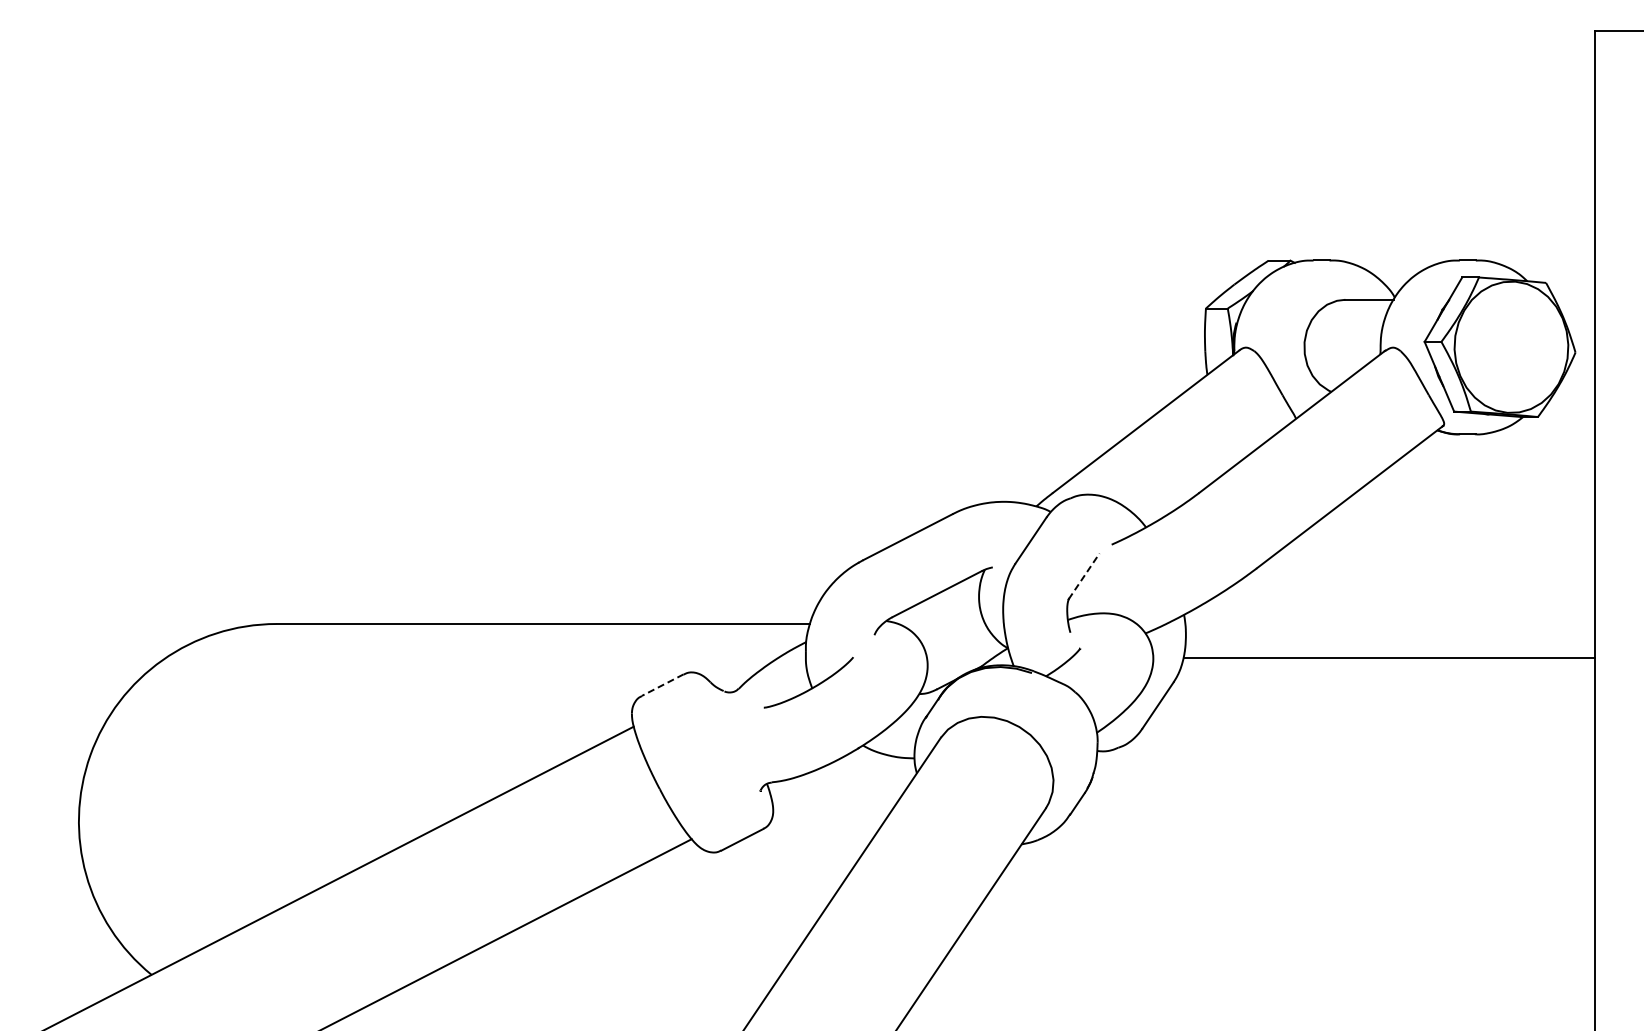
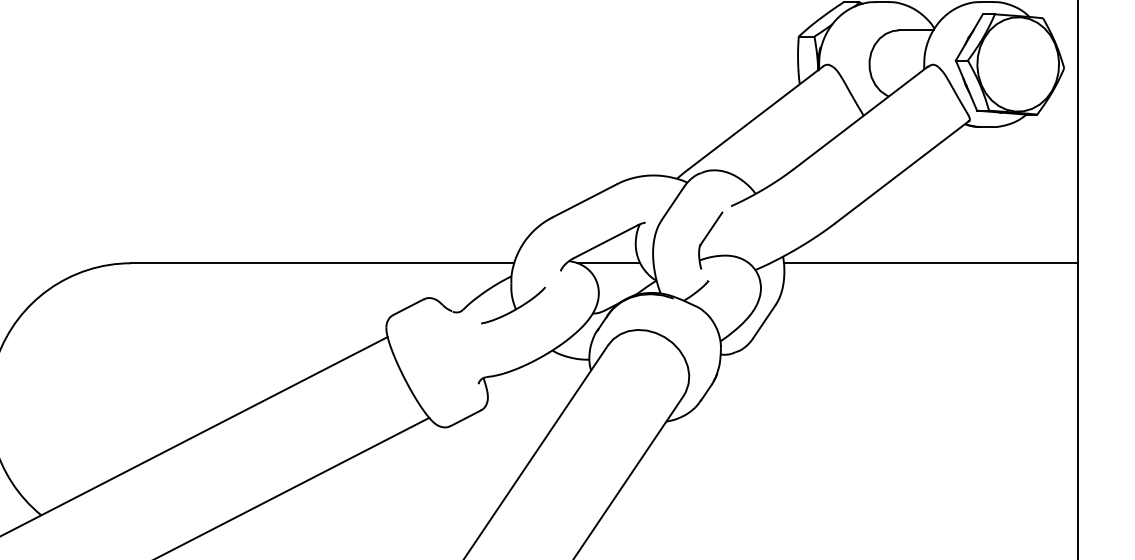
line: (1084, 576) -> (711, 229), dashed -> solid
line: (940, 624) -> (608, 263), added
line: (1389, 658) -> (930, 263), moved
line: (662, 685) -> (408, 307), dashed -> solid

